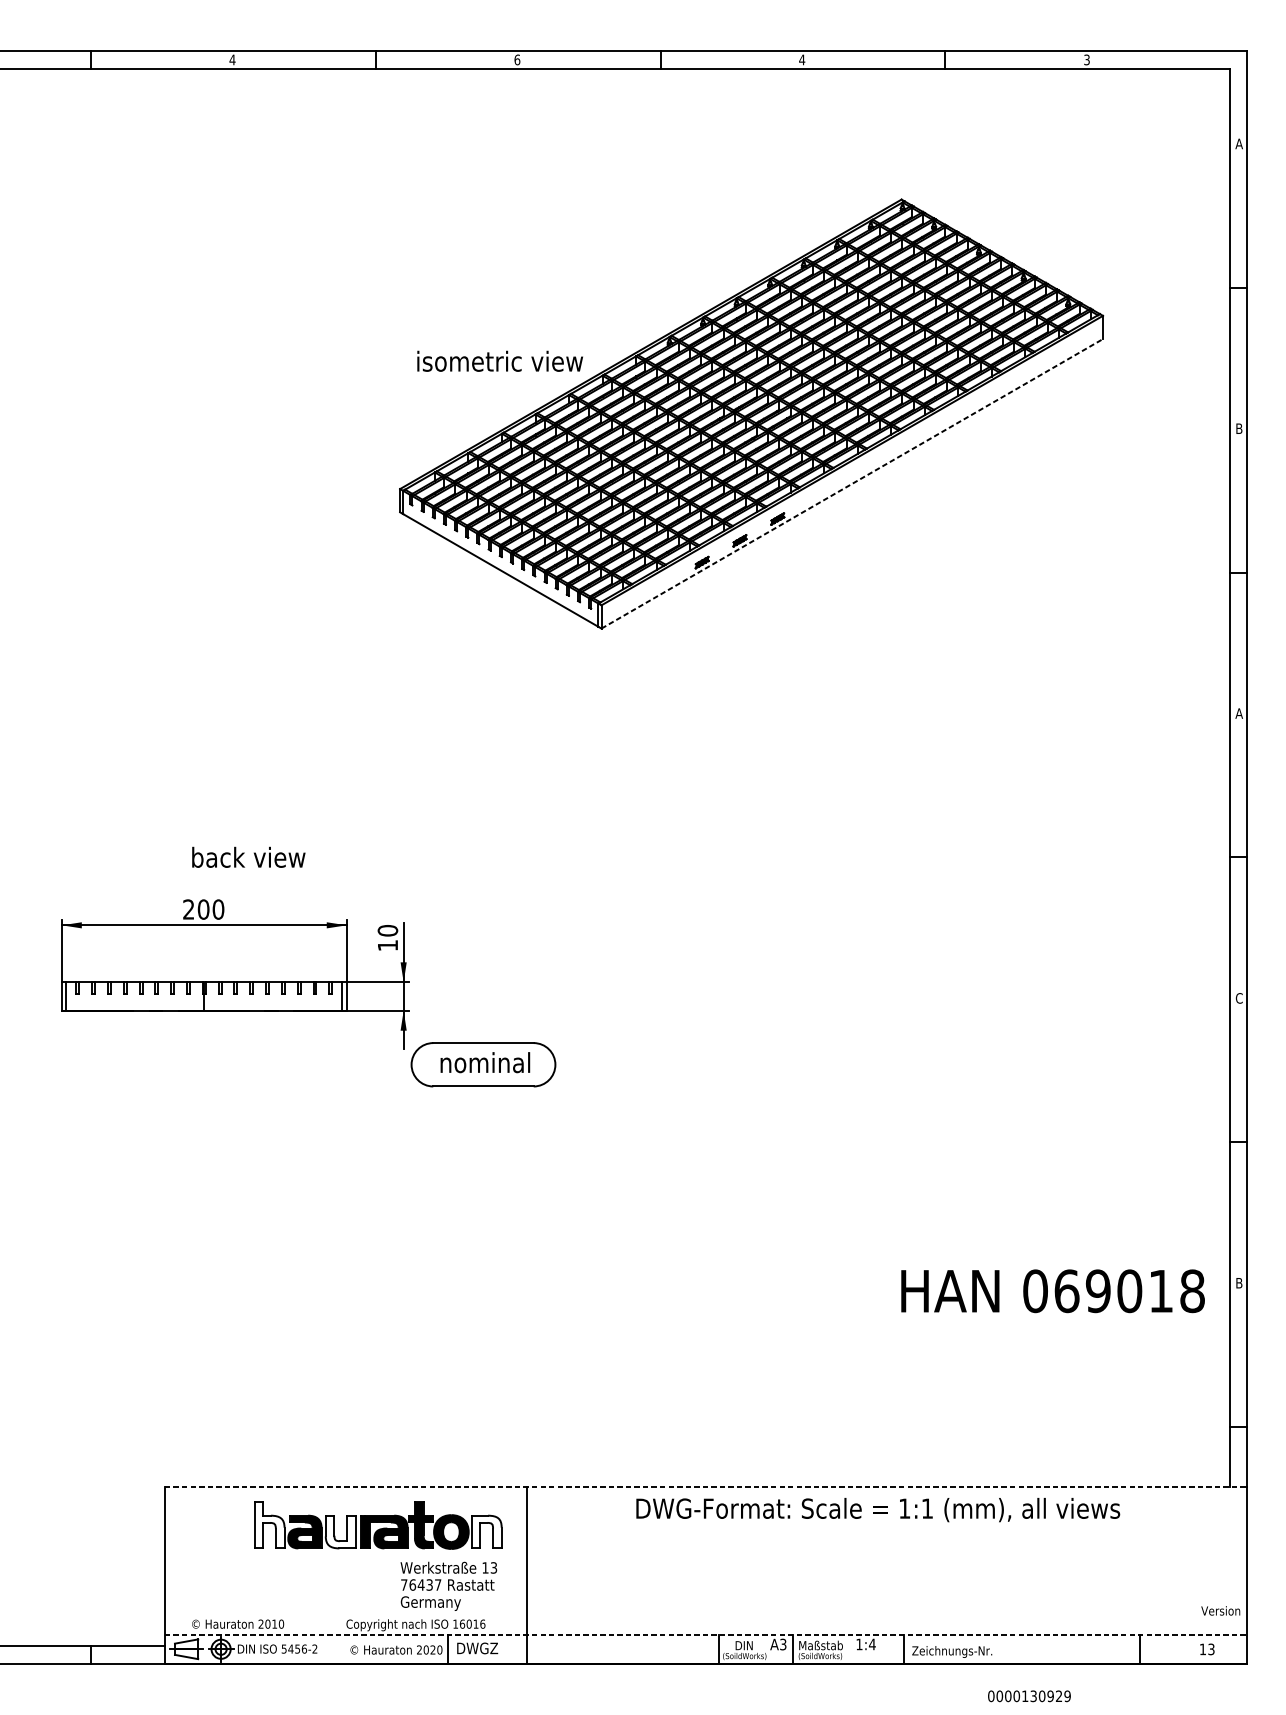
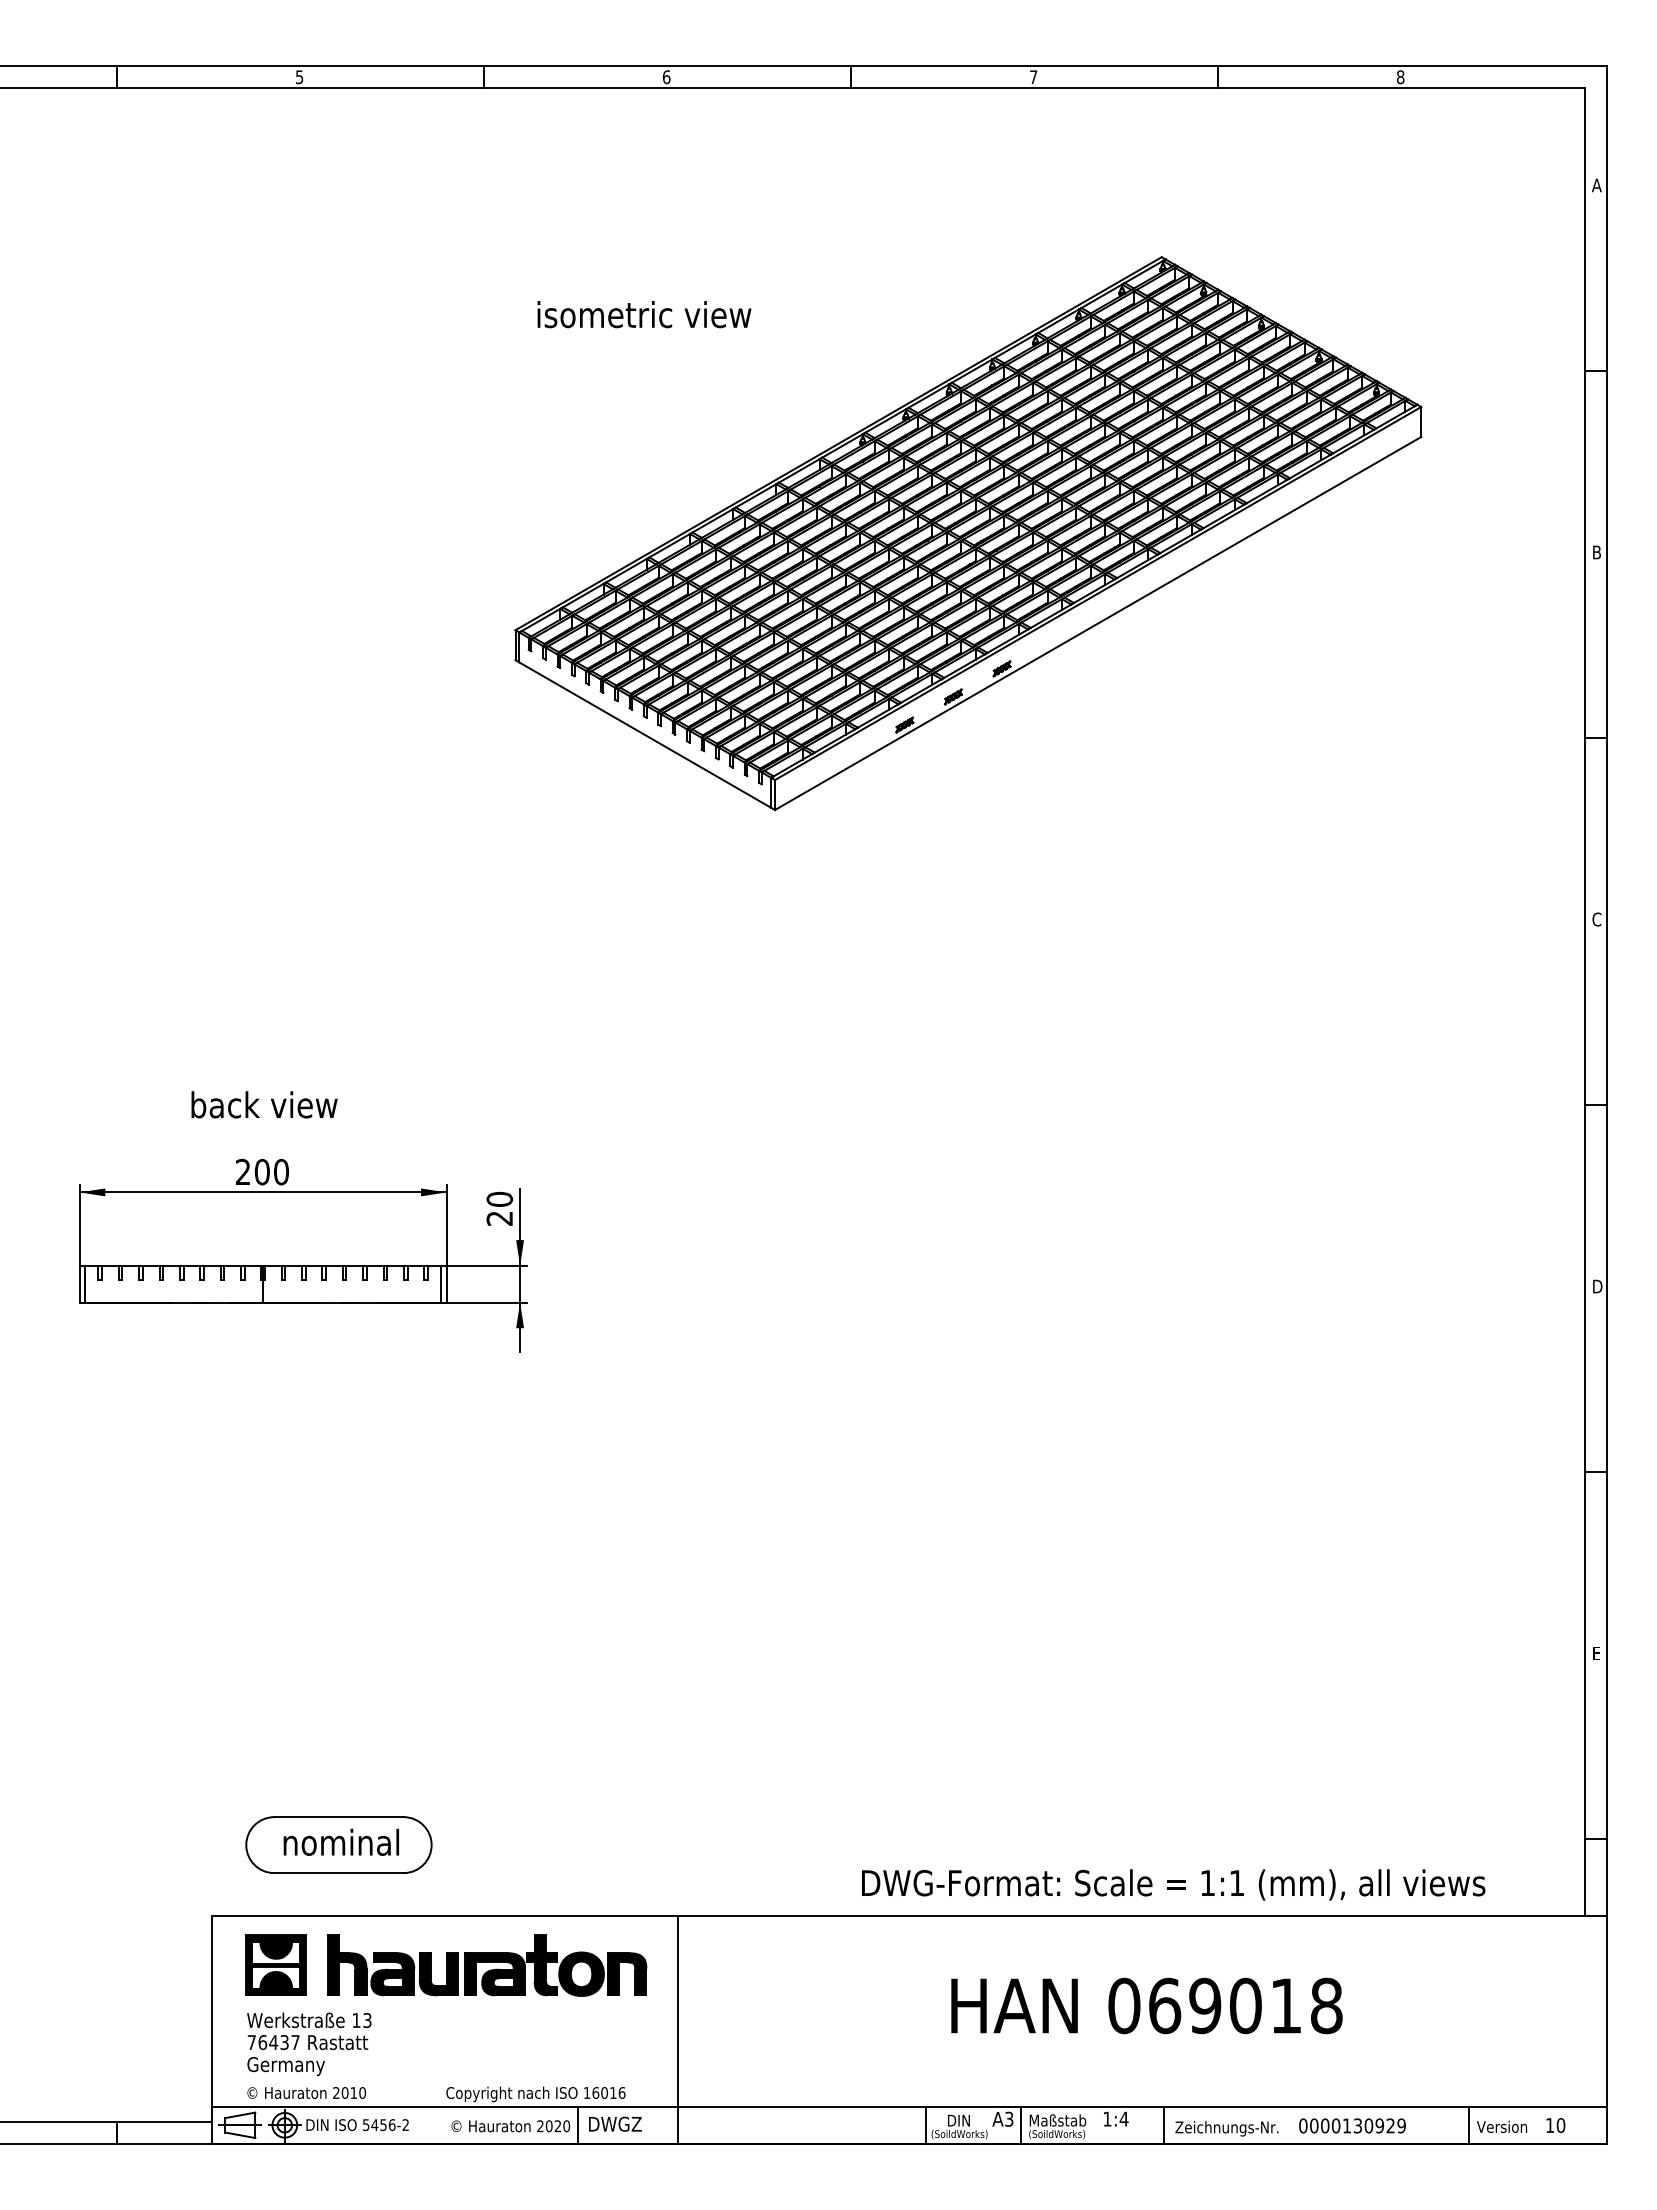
text: (802, 59) -> (1033, 76), 4 -> 7
text: (232, 60) -> (299, 77), 4 -> 5
text: (1086, 60) -> (1400, 77), 3 -> 8
text: (500, 361) -> (644, 314), moved
line: (852, 483) -> (1098, 623), dashed -> solid
text: (1238, 713) -> (1596, 919), A -> C
text: (248, 857) -> (264, 1104), moved
text: (387, 945) -> (499, 1218), 10 -> 20
text: (1239, 998) -> (1597, 1286), C -> D
part: (483, 1064) -> (338, 1844), moved
text: (1238, 1283) -> (1596, 1653), B -> E
text: (1052, 1290) -> (1146, 2005), moved
line: (706, 1487) -> (910, 1916), dashed -> solid
text: (878, 1509) -> (1173, 1884), moved
part: (213, 1524) -> (275, 1964), added
fill: (269, 1525) -> (347, 1965), added
fill: (340, 1532) -> (438, 1974), added
fill: (486, 1532) -> (626, 1974), added
text: (448, 1585) -> (309, 2043), moved
text: (1221, 1610) -> (1502, 2126), moved
line: (706, 1634) -> (910, 2106), dashed -> solid
text: (1211, 1649) -> (1560, 2125), 13 -> 10
text: (1029, 1695) -> (1352, 2125), moved

